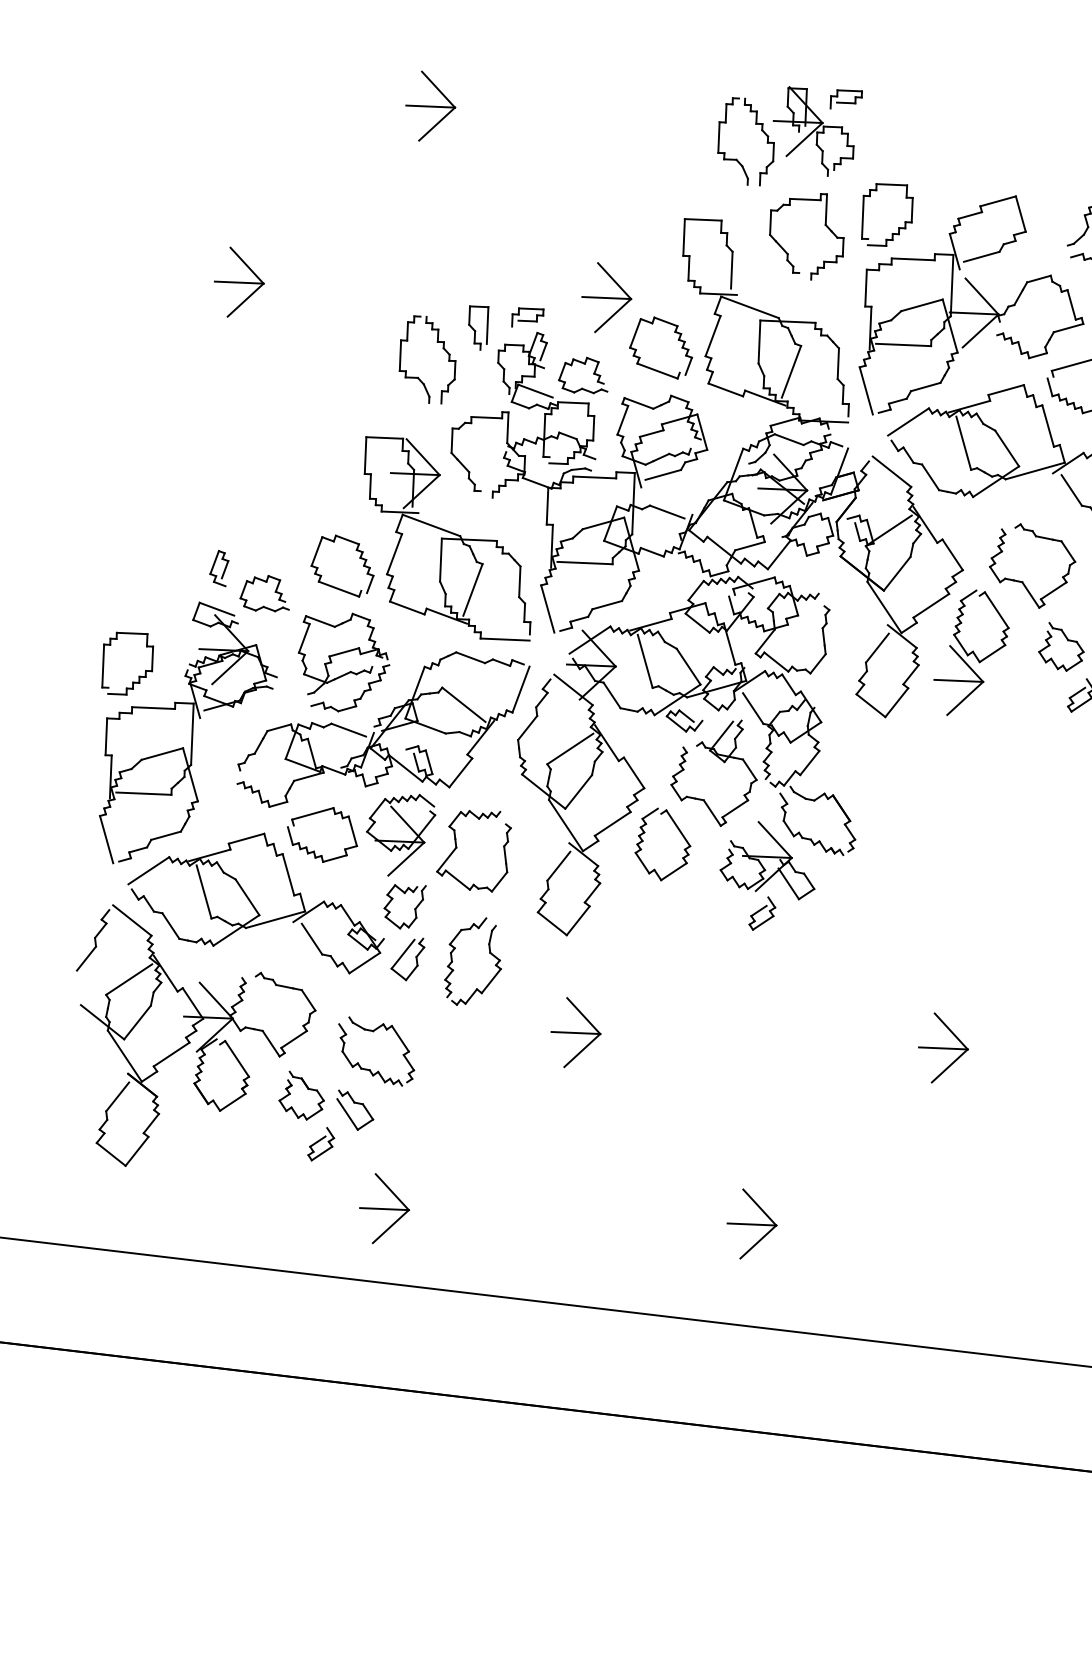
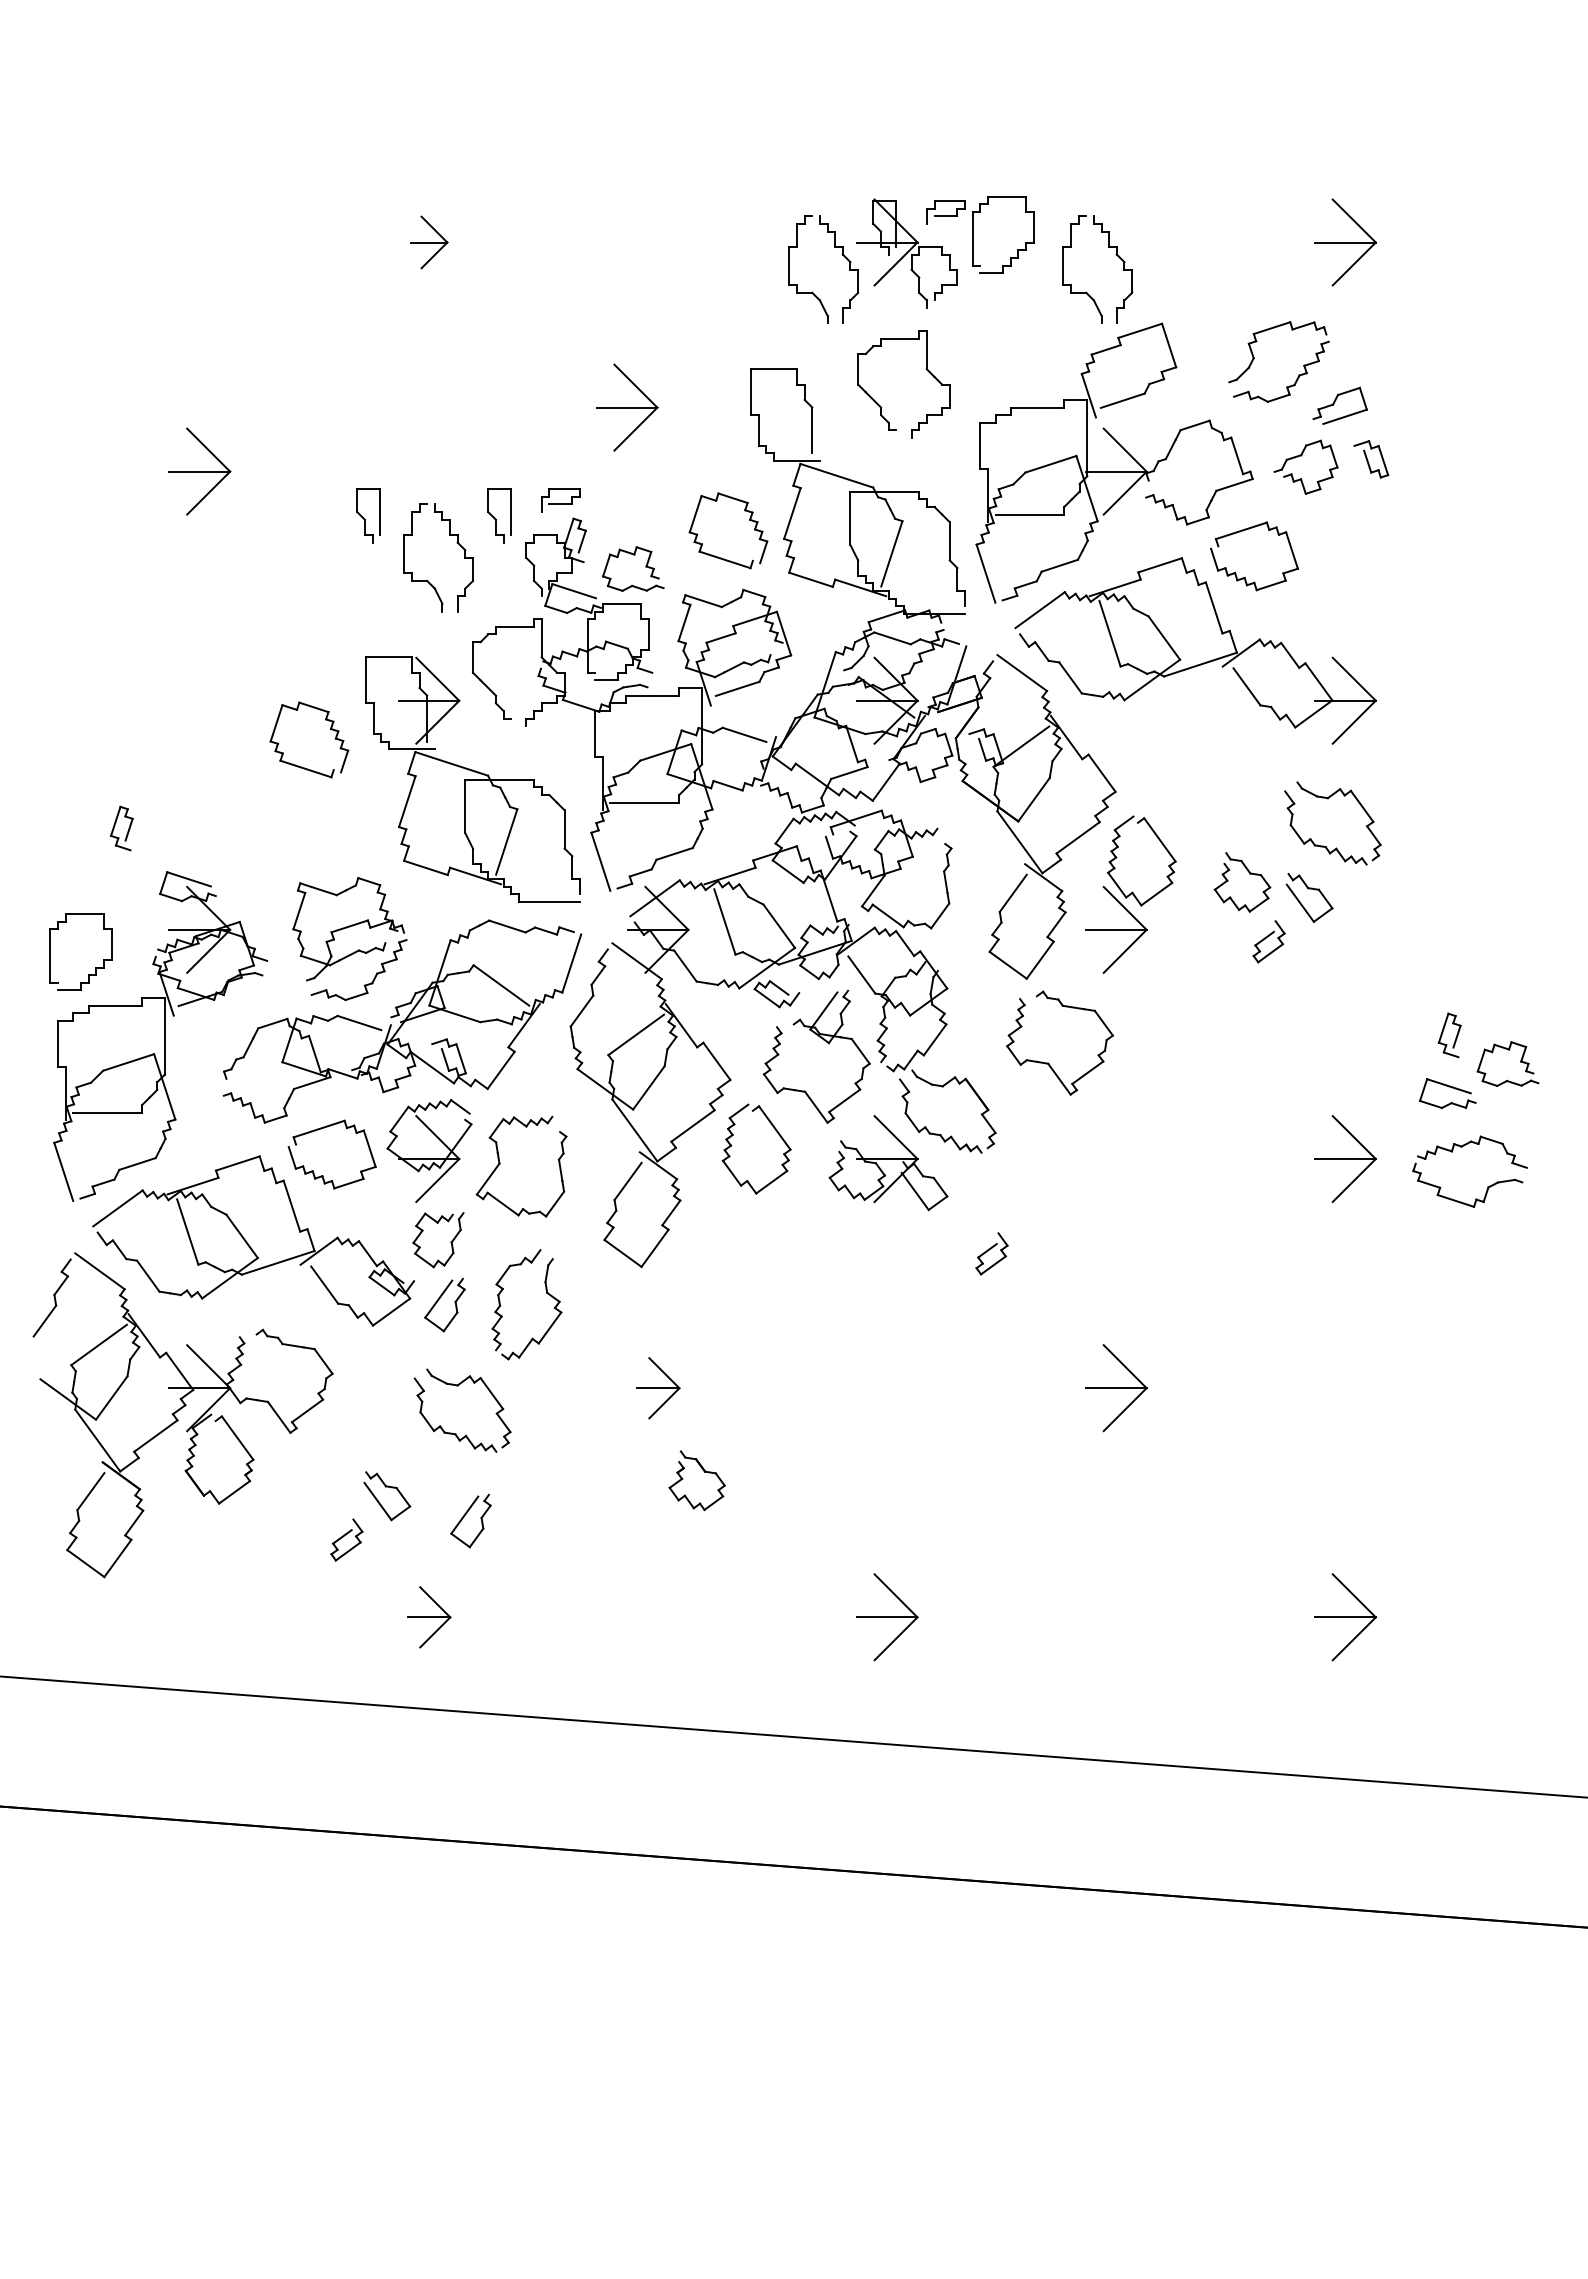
part: (431, 106) -> (429, 242), size x0.6
part: (980, 139) -> (1115, 254), added
part: (898, 227) -> (1017, 249), moved
part: (607, 297) -> (627, 407), moved
part: (373, 323) -> (368, 515), added
part: (360, 558) -> (330, 729), moved
part: (214, 566) -> (115, 826), moved
part: (1022, 581) -> (1048, 1062), moved
part: (275, 592) -> (260, 855), removed
part: (762, 913) -> (991, 1253), moved
part: (576, 1033) -> (658, 1388), size x0.7
part: (370, 1069) -> (456, 1433), moved
part: (308, 1089) -> (704, 1472), moved
part: (416, 1130) -> (464, 1517), added
part: (384, 1209) -> (429, 1617), size x0.7

